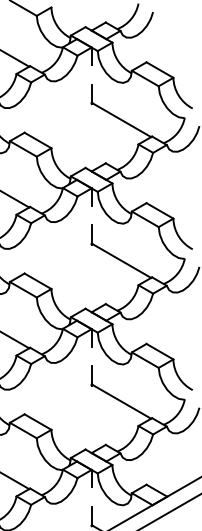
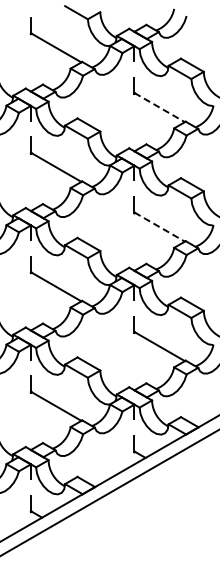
line: (122, 119) -> (160, 107), solid -> dashed
line: (122, 261) -> (160, 227), solid -> dashed

